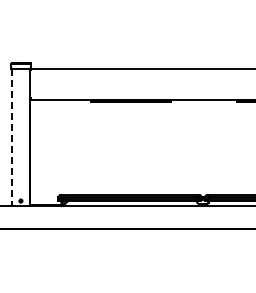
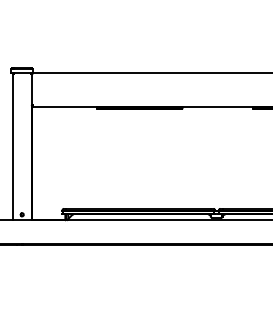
line: (12, 137) -> (13, 146), dashed -> solid

